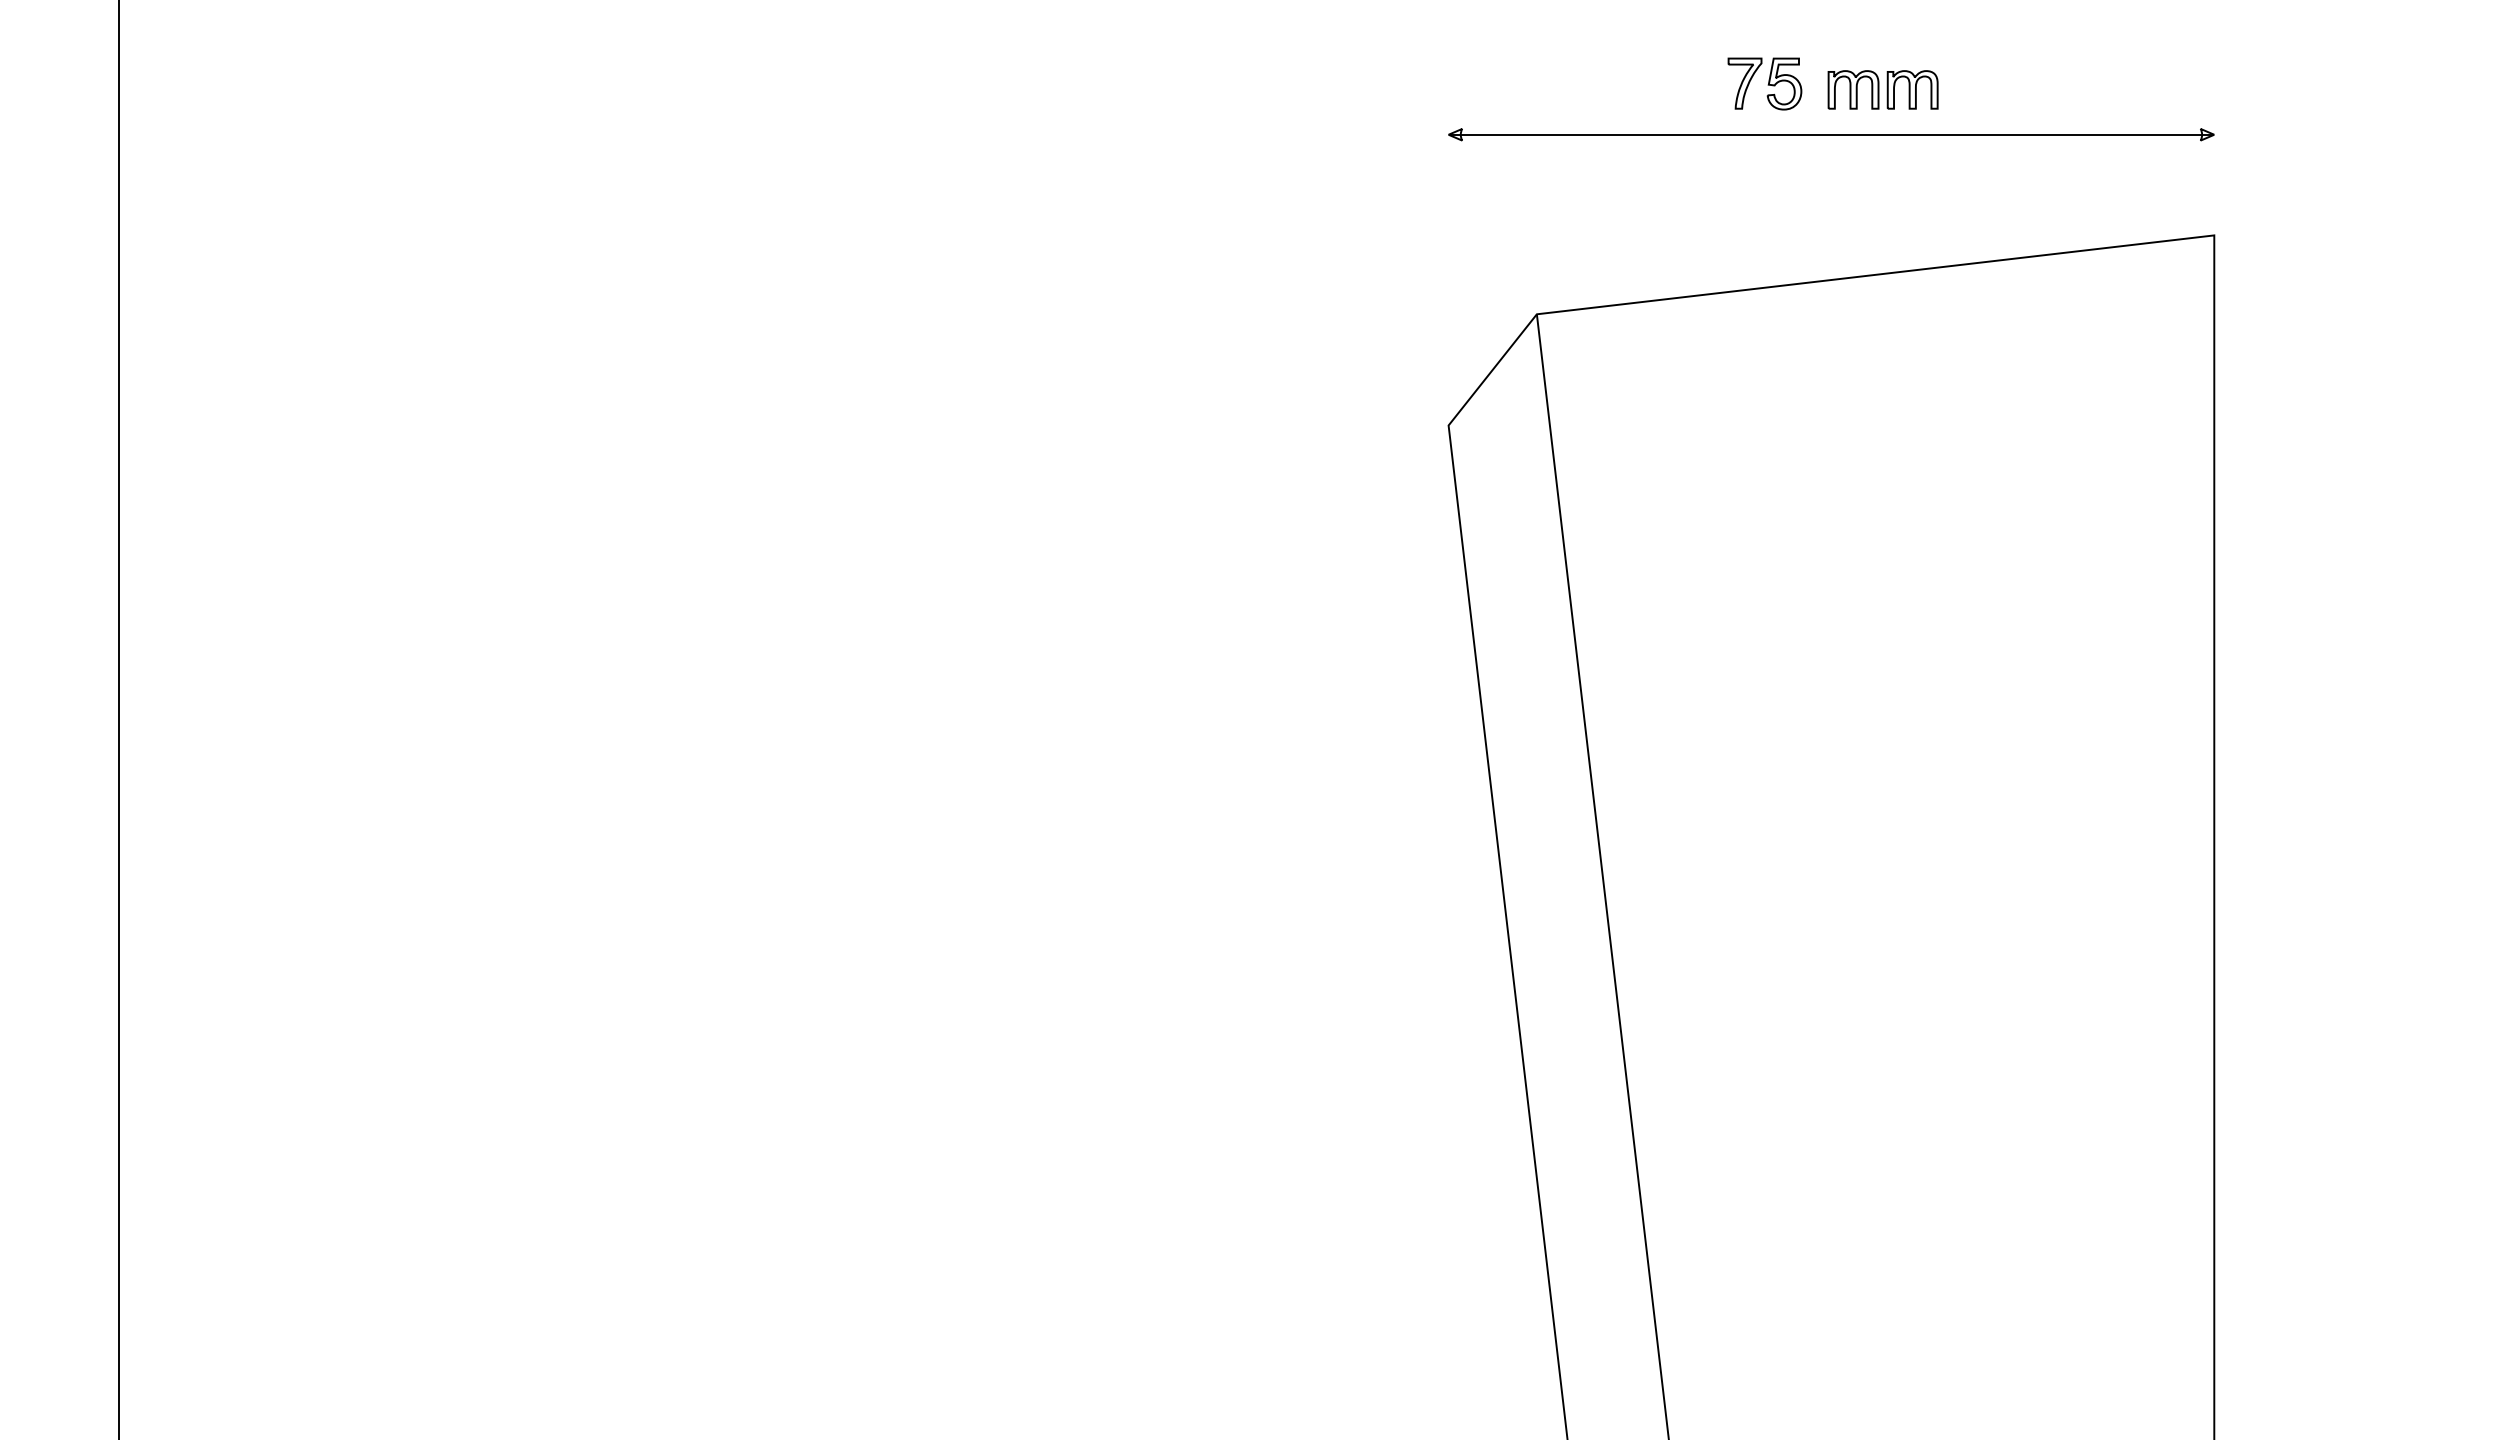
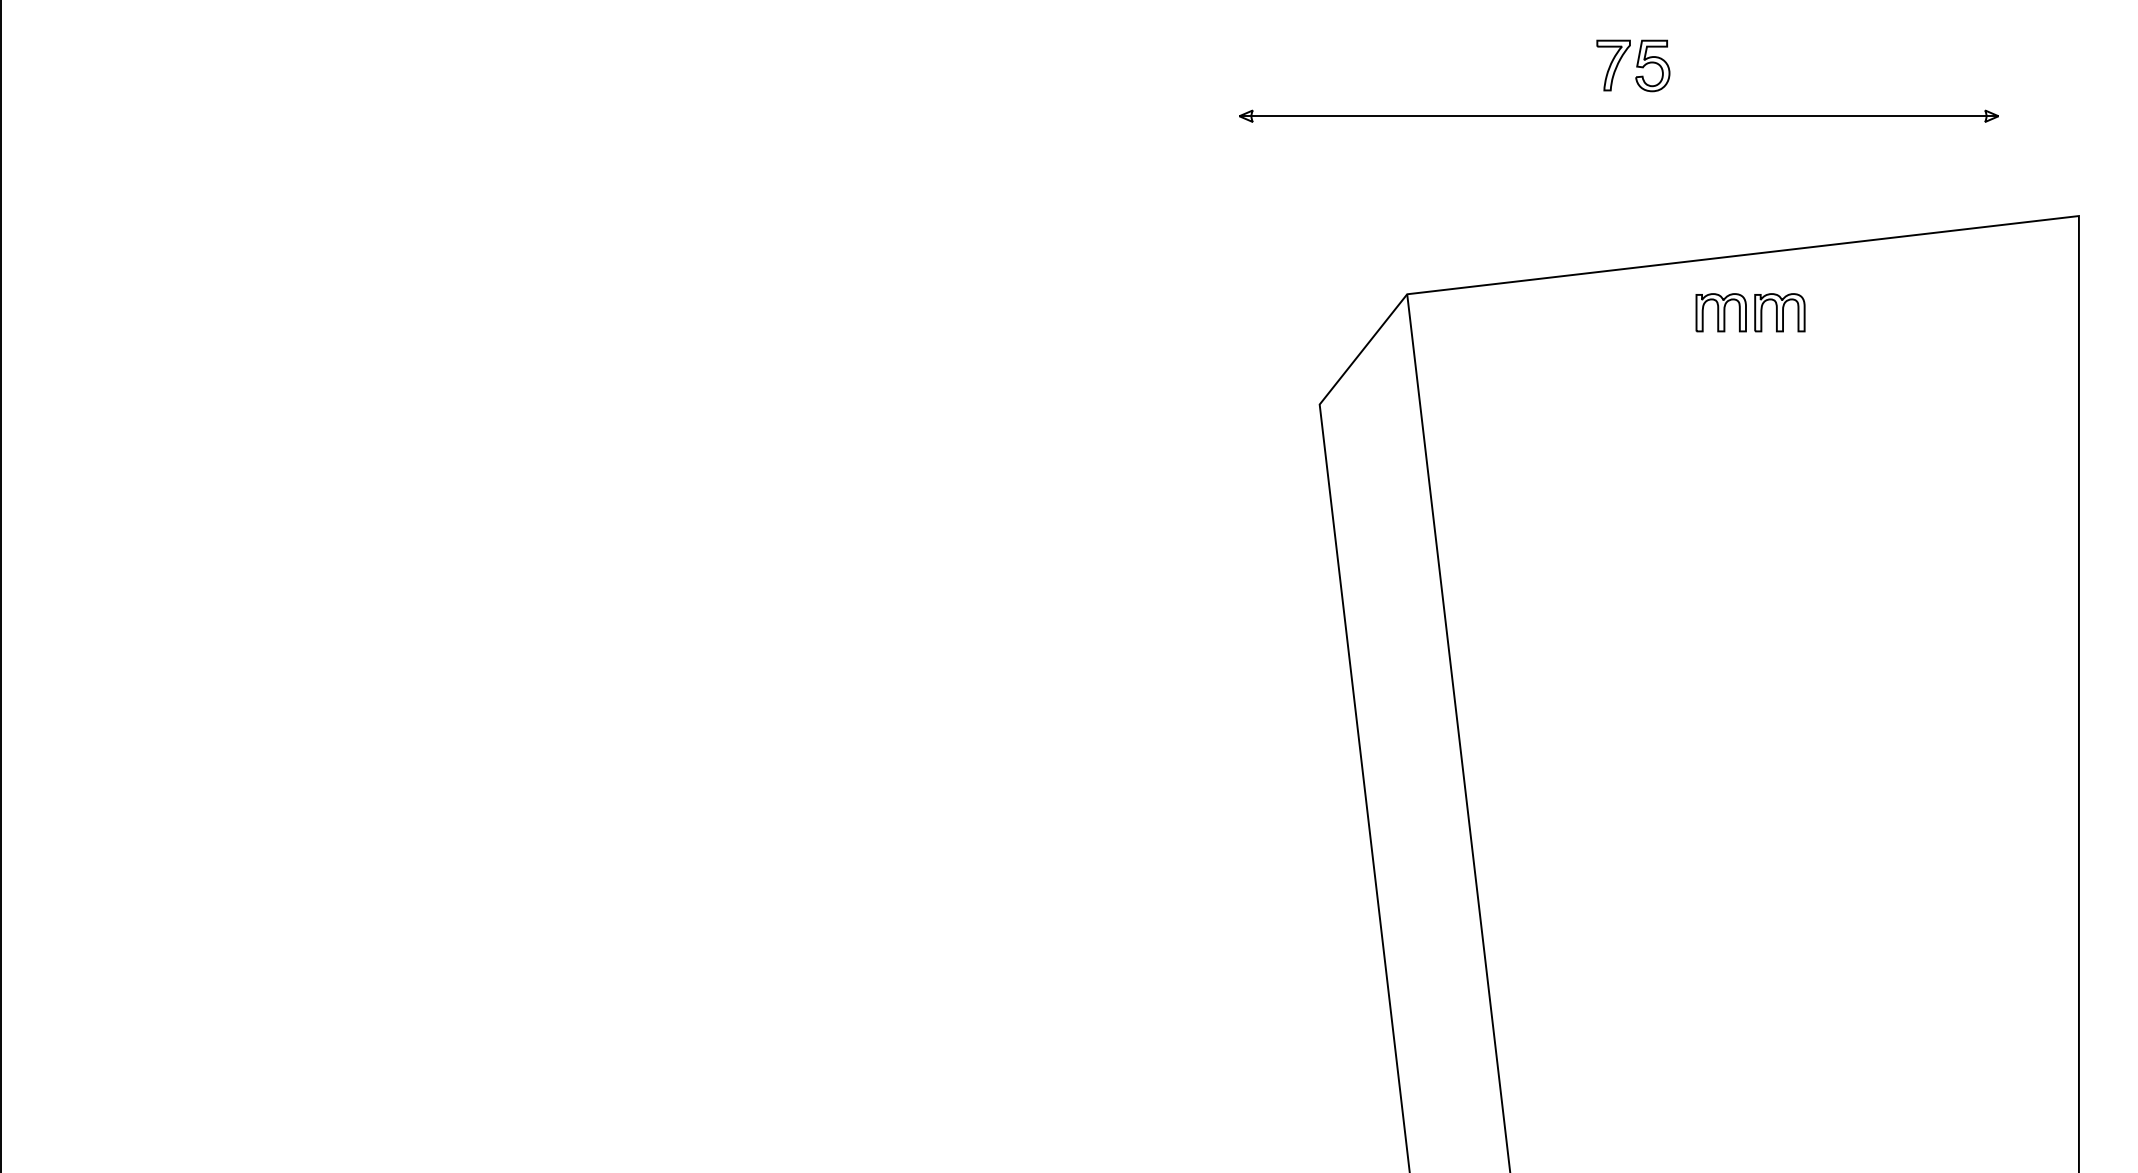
part: (1882, 89) -> (1749, 312), moved
part: (1831, 134) -> (1619, 115), moved

